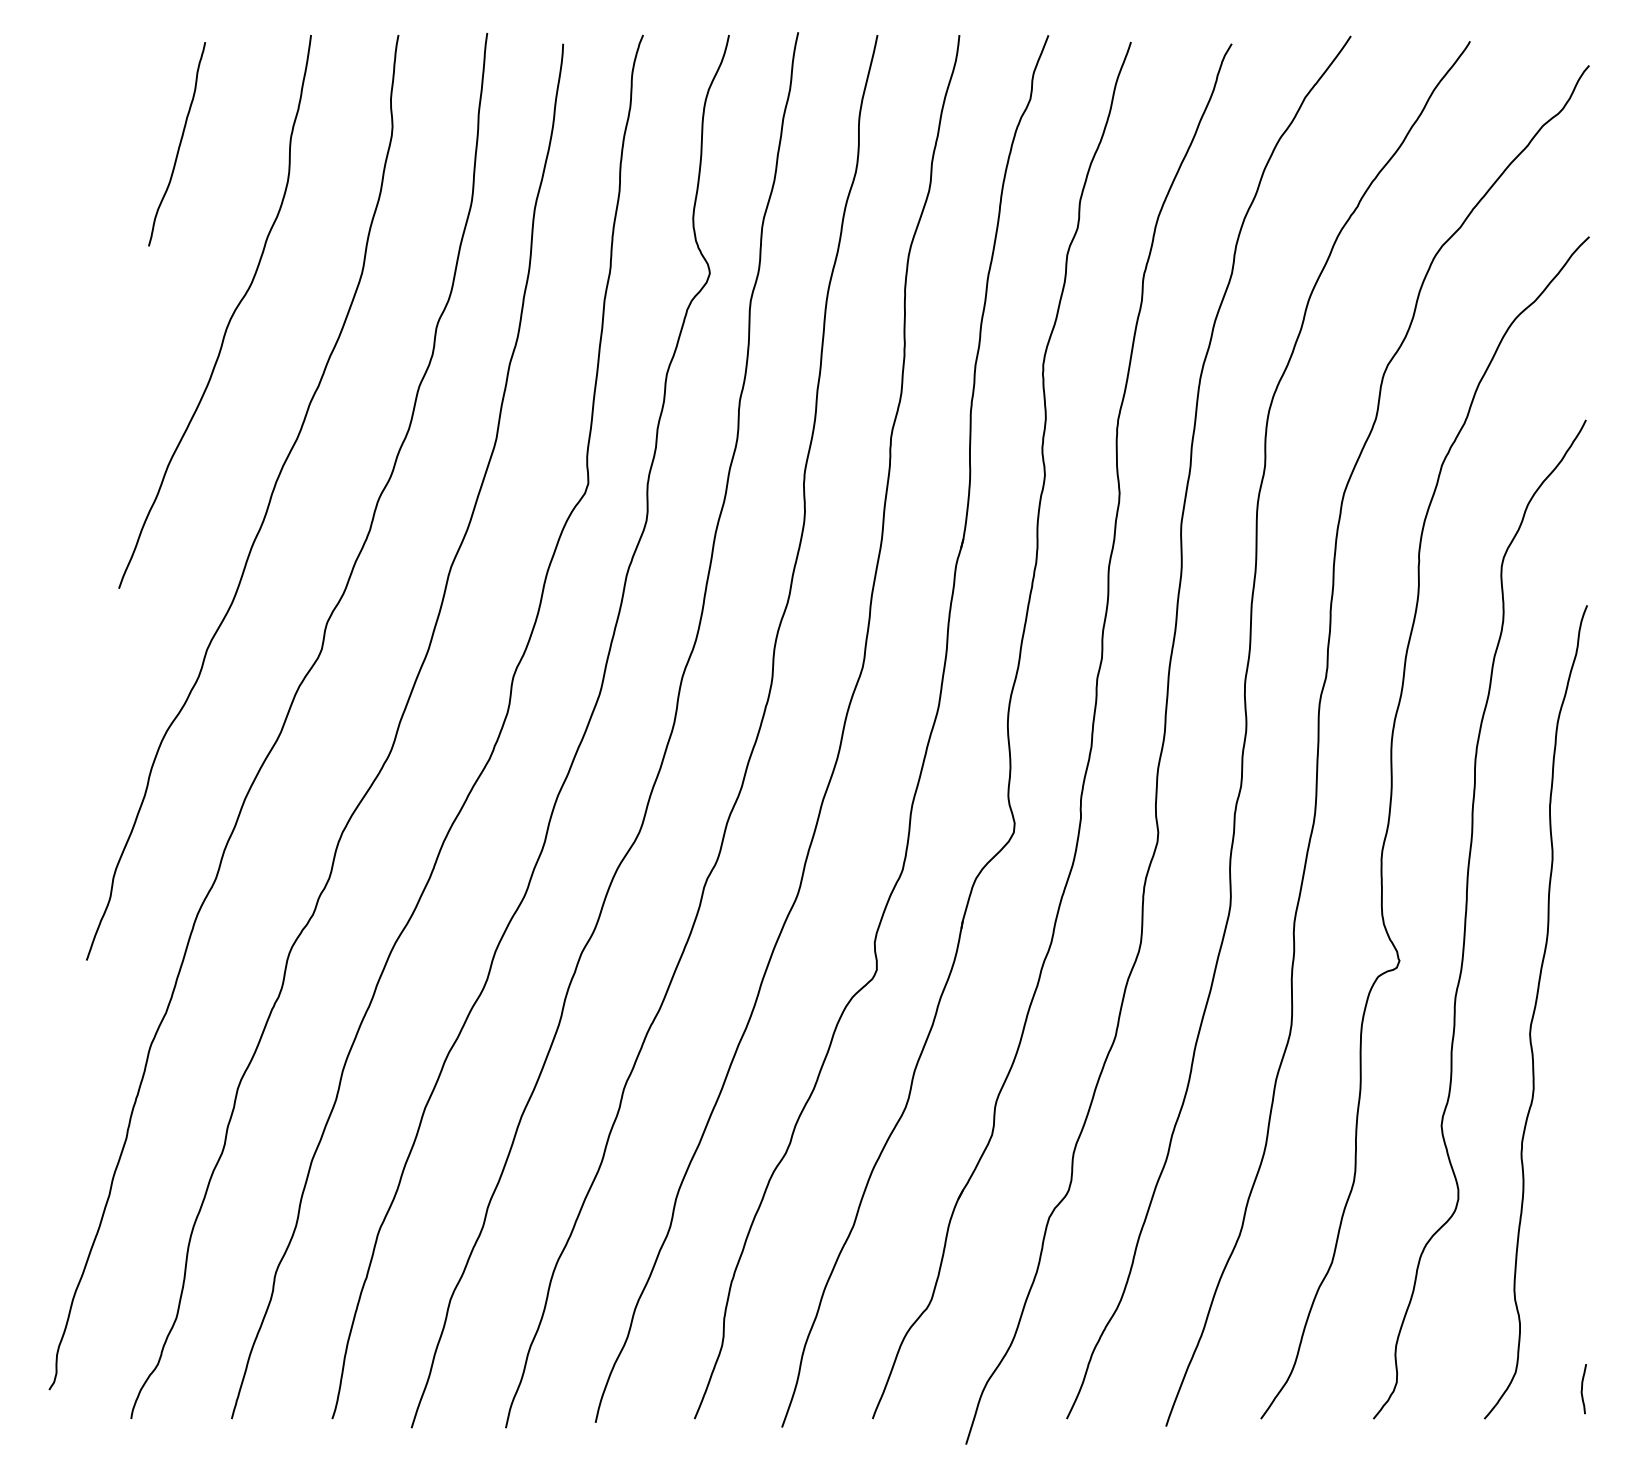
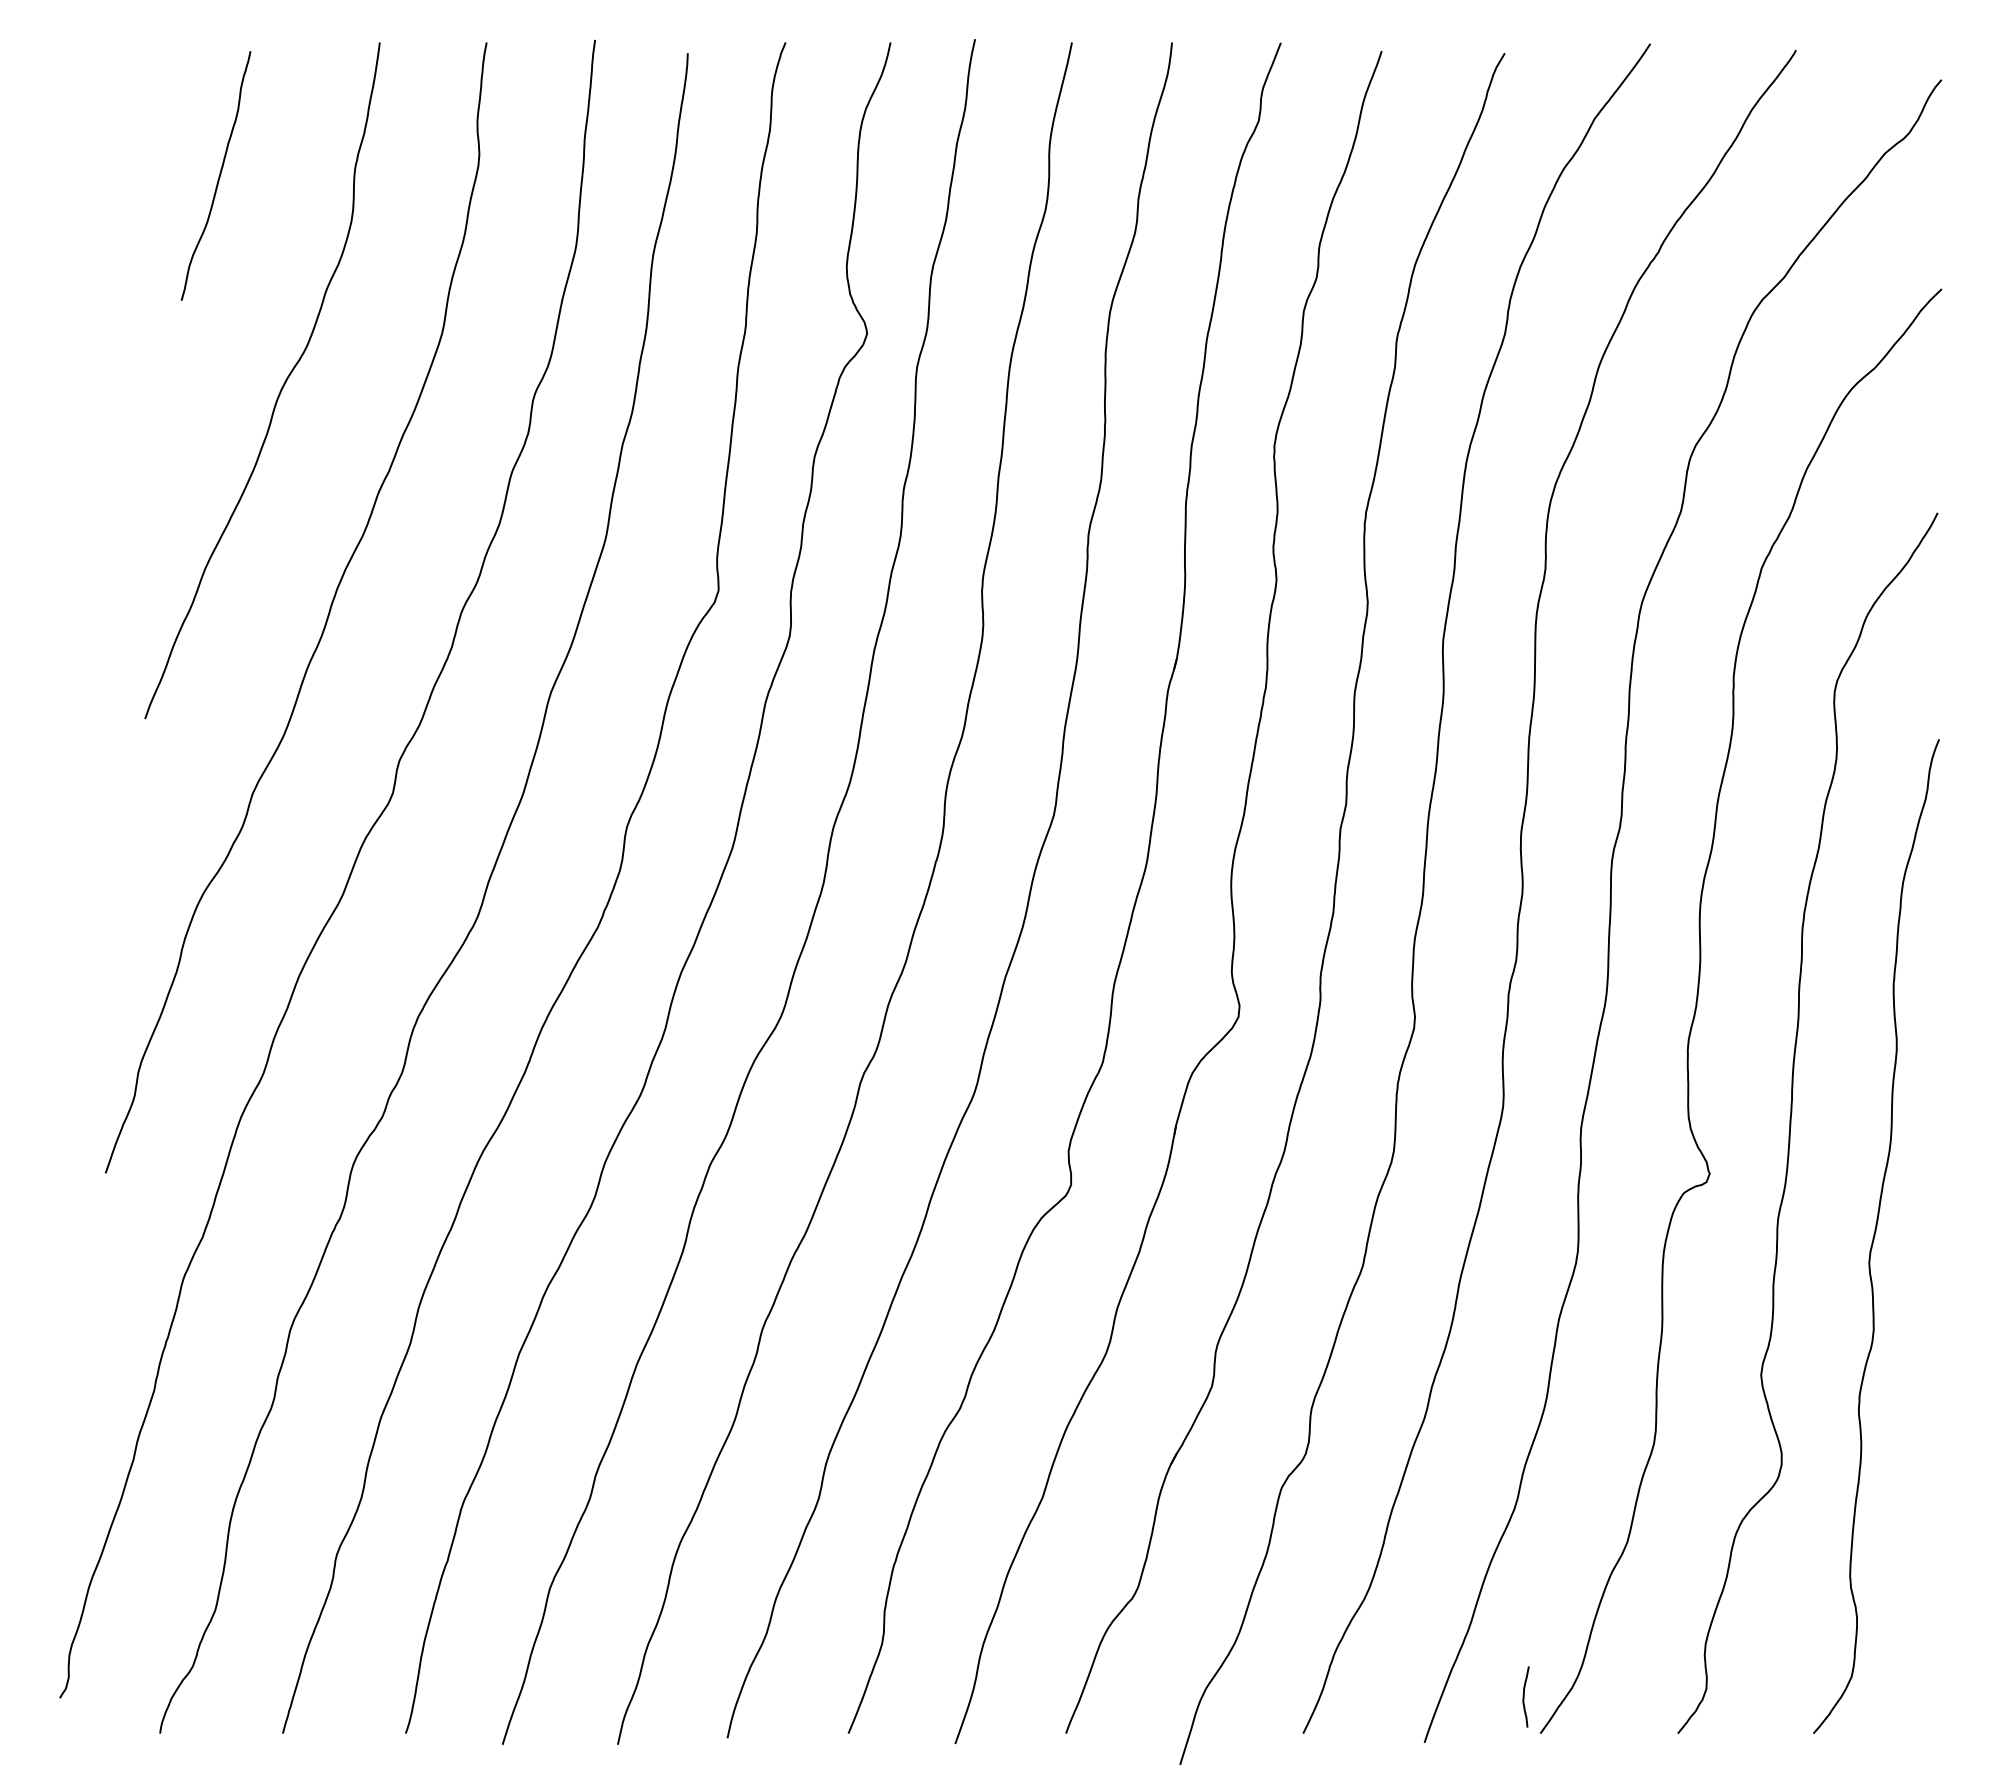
curve: (1582, 1388) -> (1524, 1696), moved

